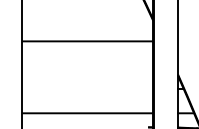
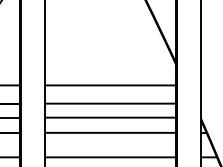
line: (87, 59) -> (110, 103), added
line: (87, 73) -> (110, 117), added
line: (87, 88) -> (110, 132), added

